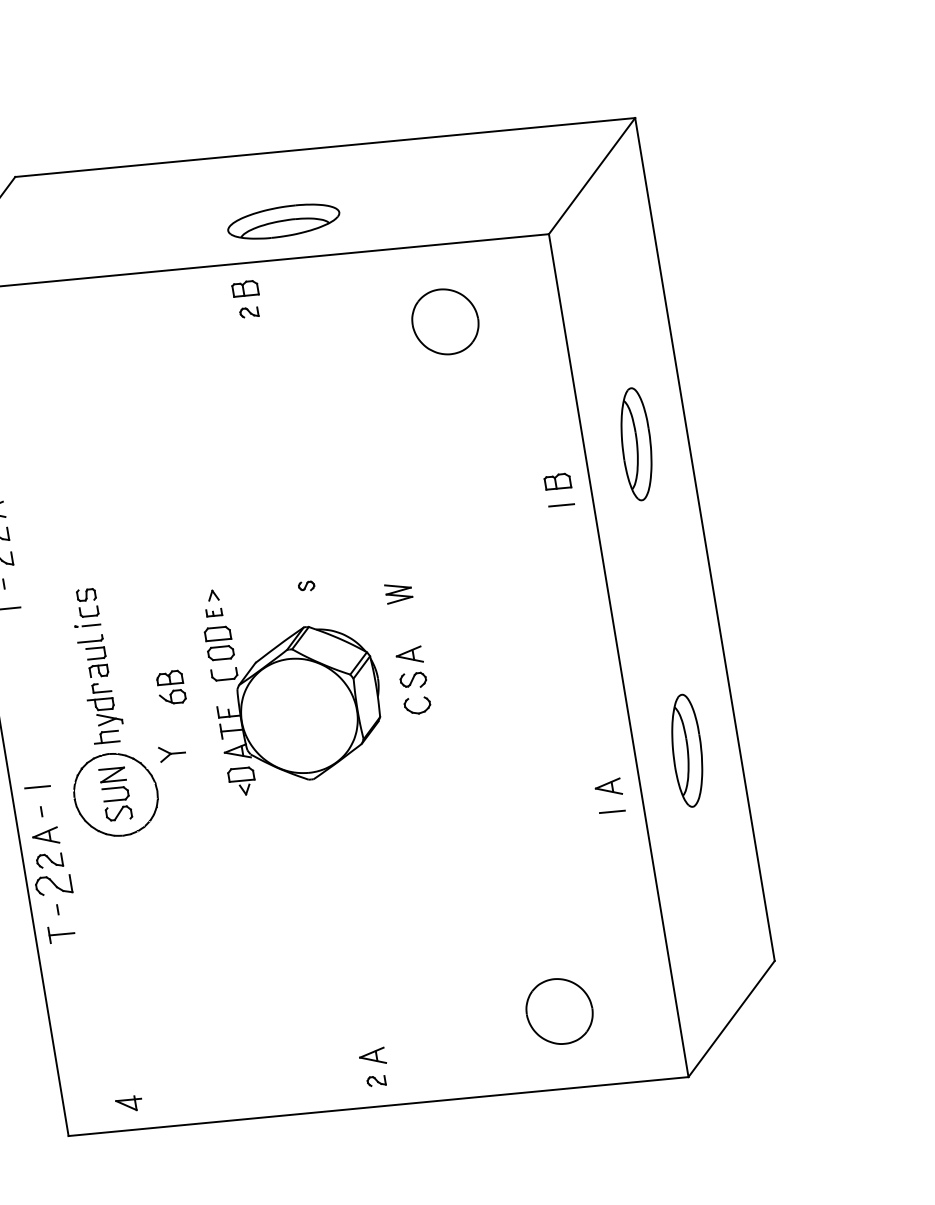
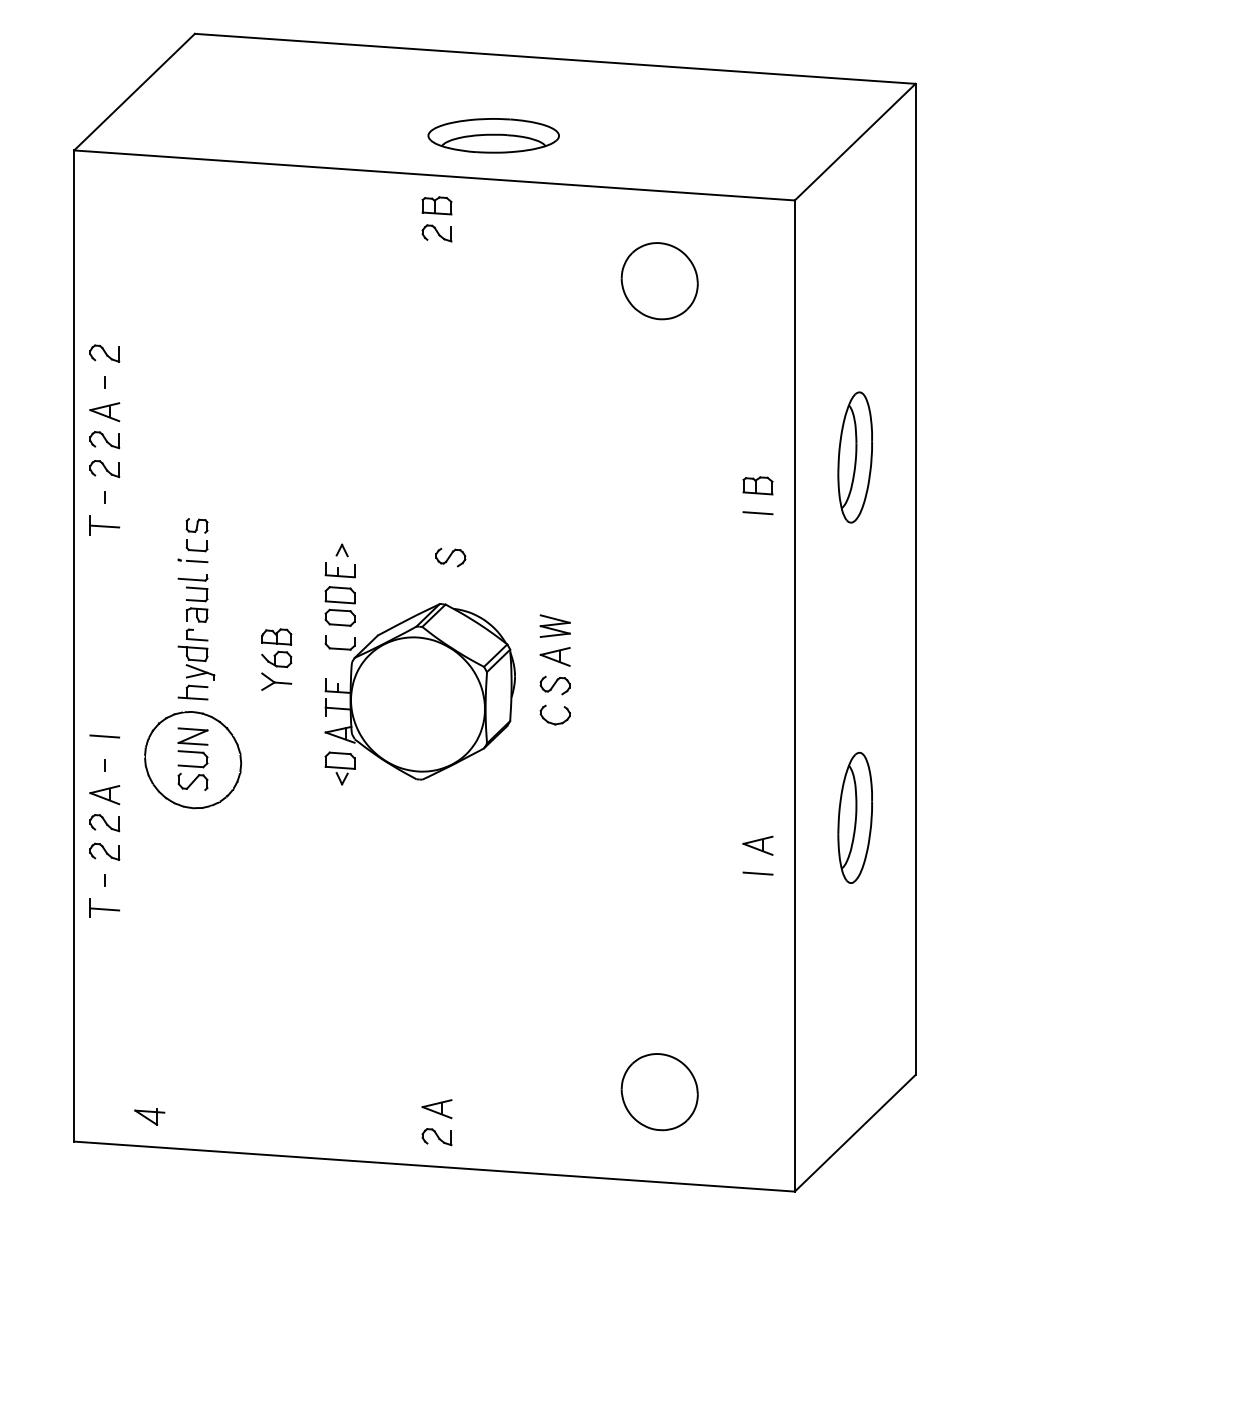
part: (248, 312) -> (436, 233), size x1.43
part: (306, 586) -> (450, 557), size x1.67
part: (398, 592) -> (554, 625), moved
part: (213, 613) -> (339, 570), size x1.67
part: (172, 752) -> (276, 681), moved
part: (53, 885) -> (104, 851), size x0.71
part: (376, 1081) -> (436, 1137), size x1.43

